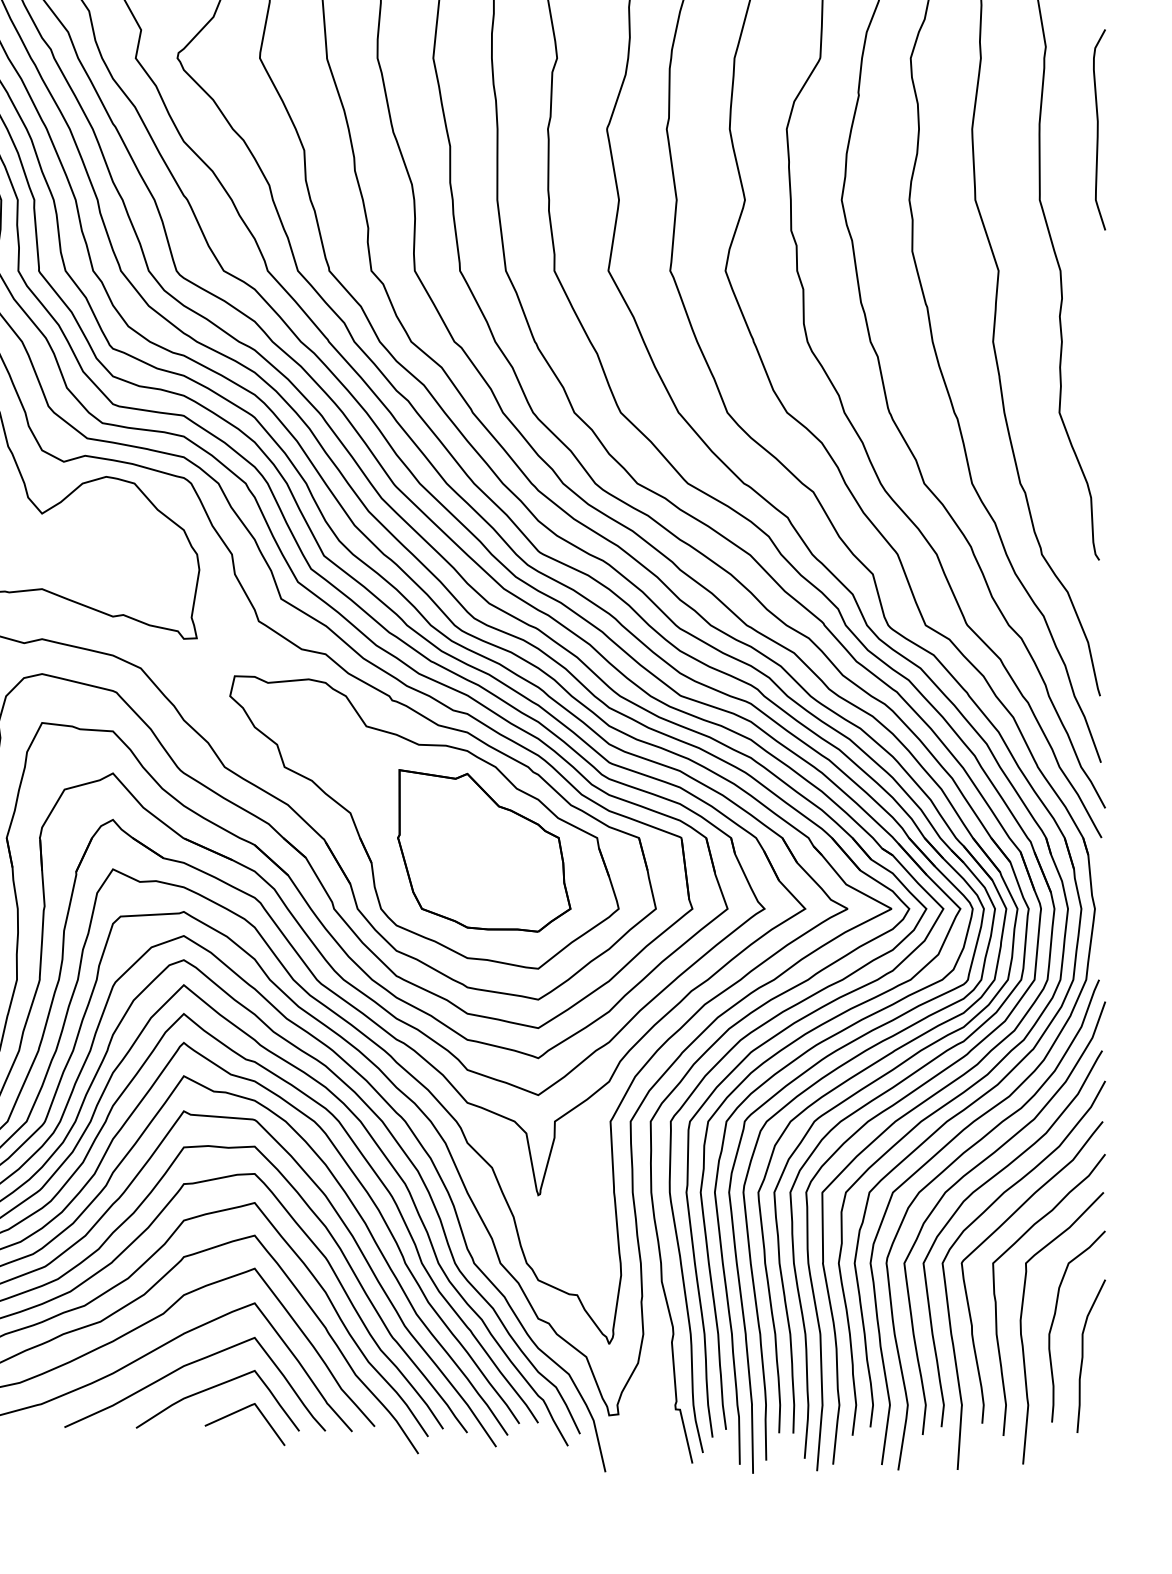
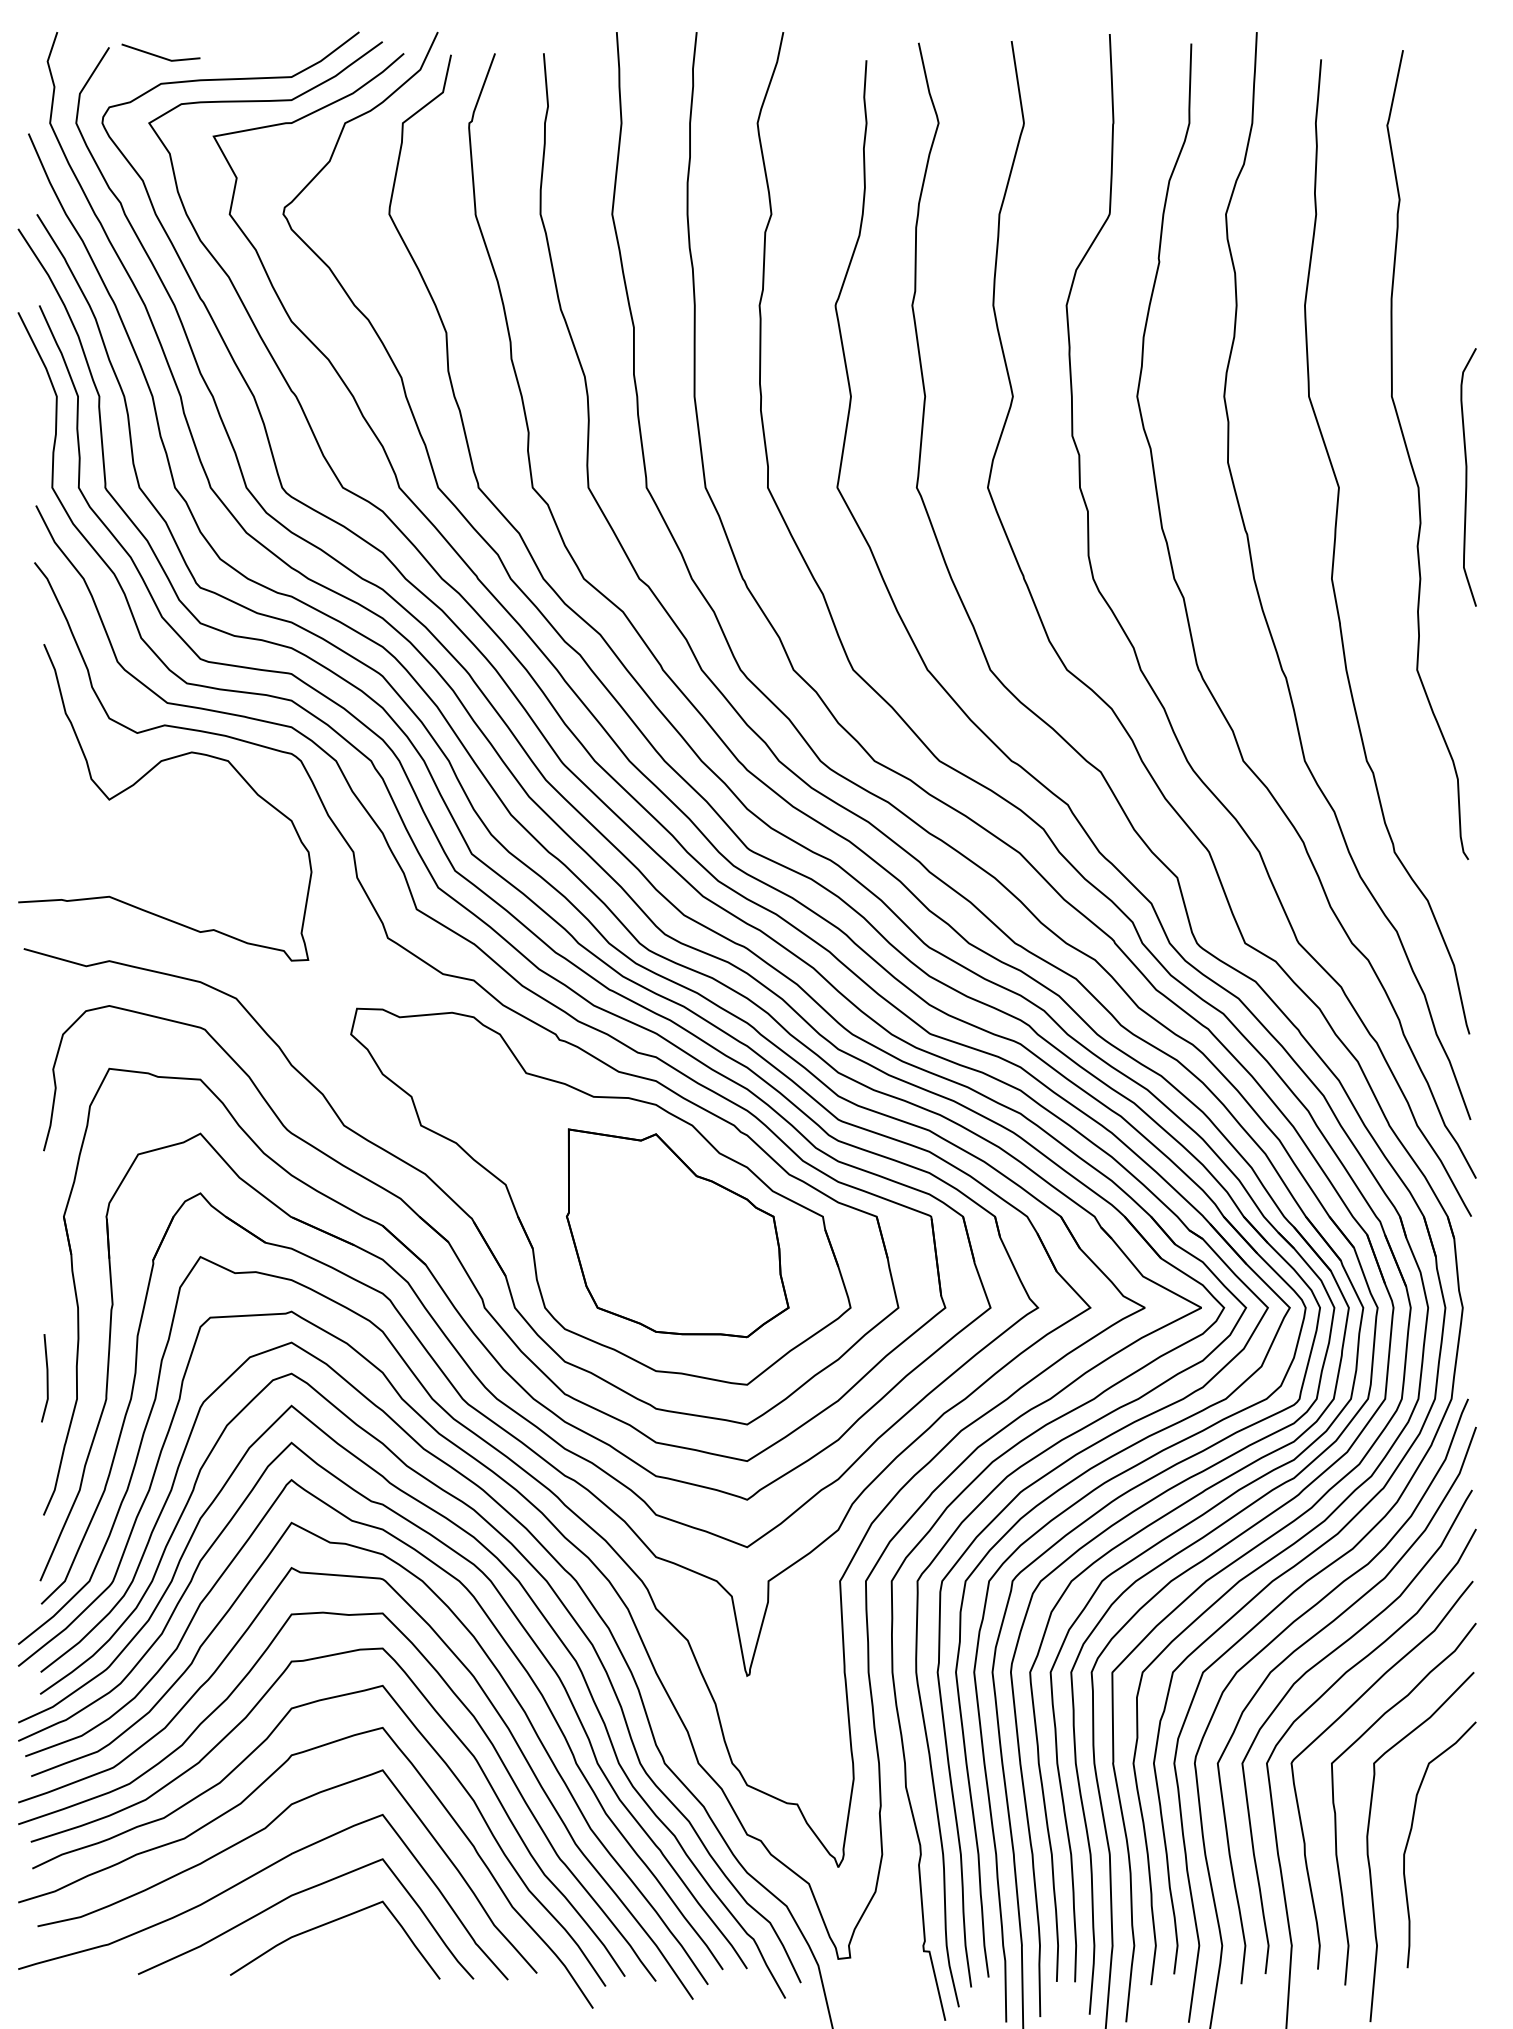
curve: (1098, 129) -> (1467, 477), moved
curve: (1083, 1355) -> (1447, 1882), removed
curve: (240, 1411) -> (364, 1953), removed

